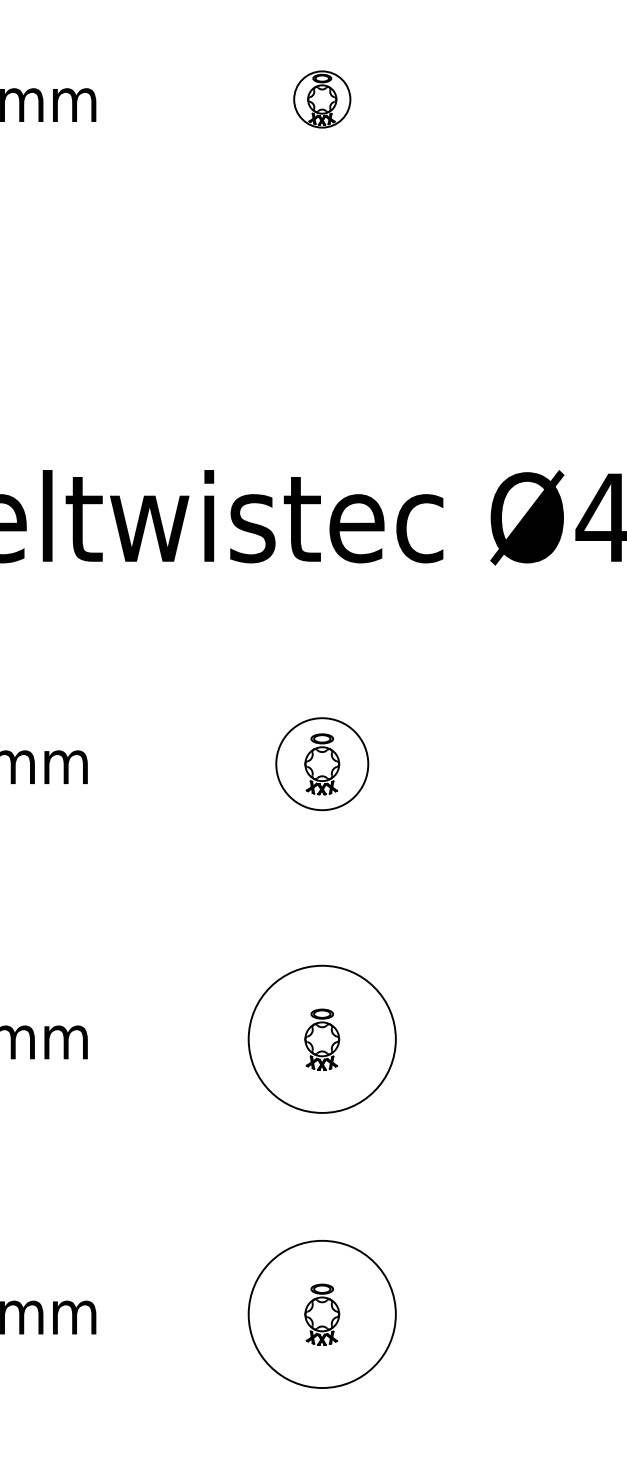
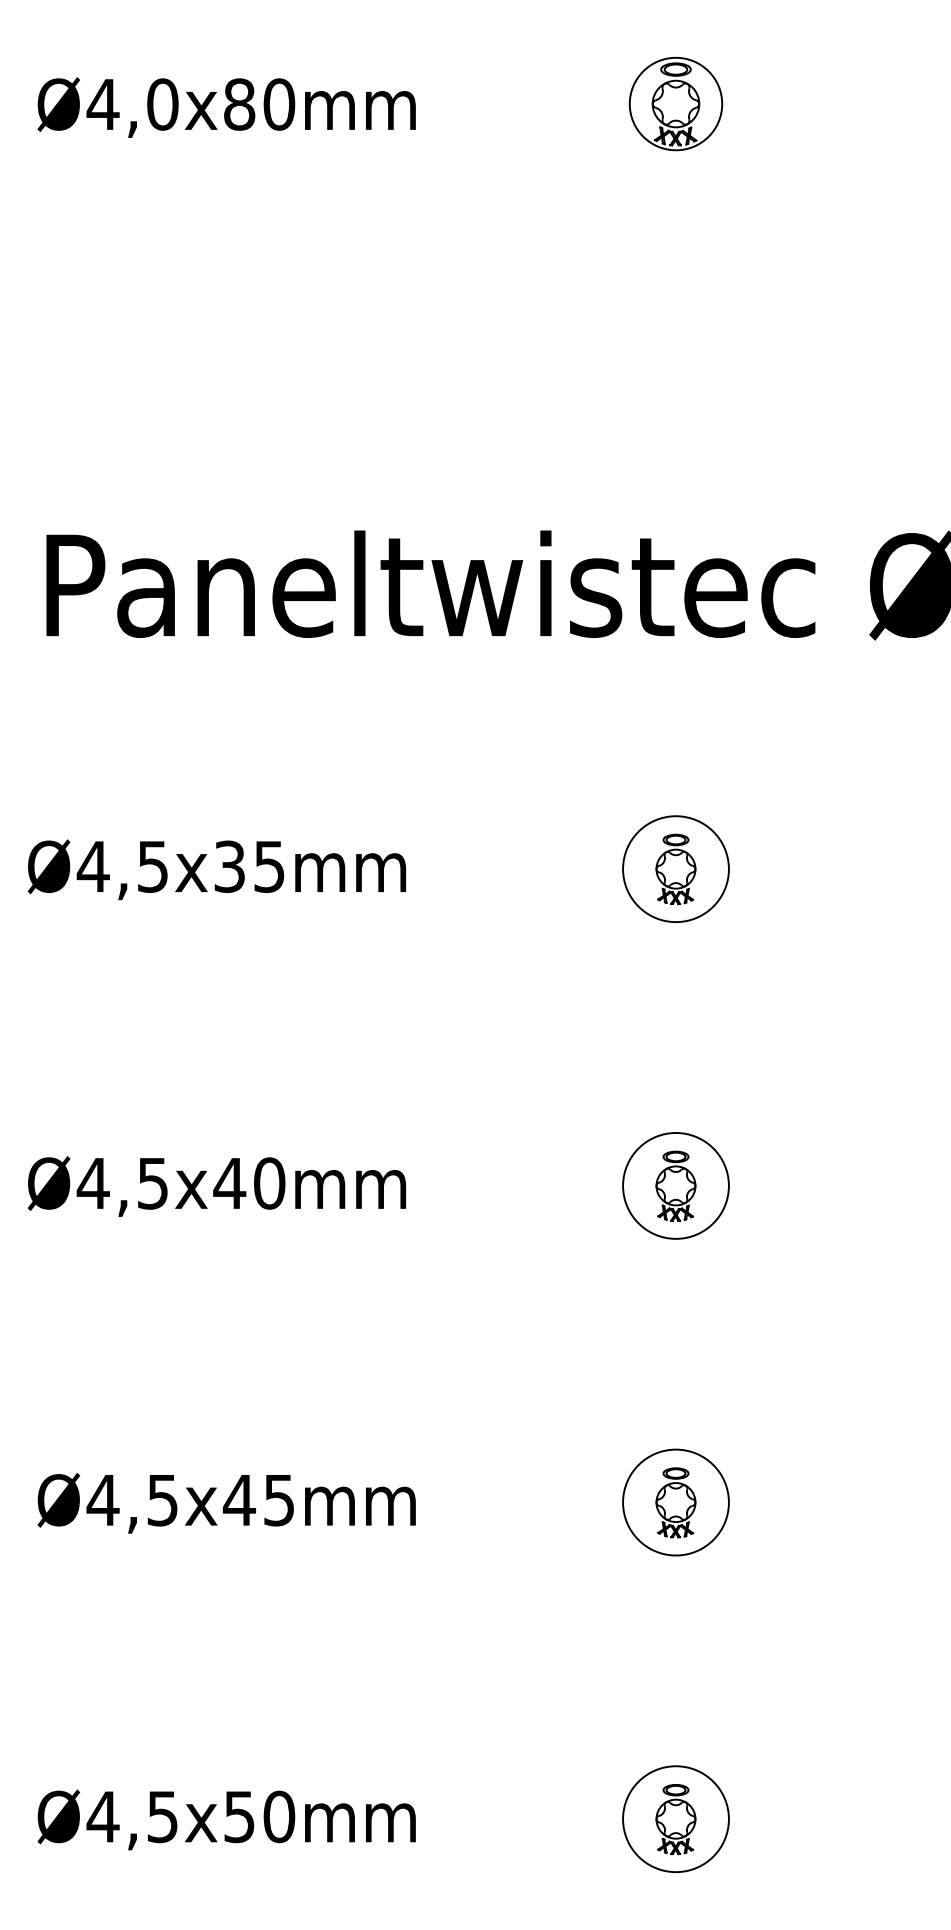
part: (321, 99) -> (675, 103), size x1.43
circle: (321, 1038) -> (675, 1185), size x0.62
circle: (321, 1314) -> (675, 1502), size x0.62

